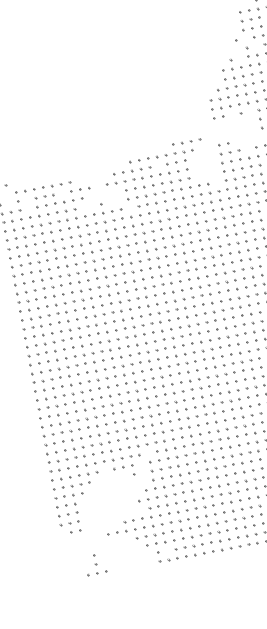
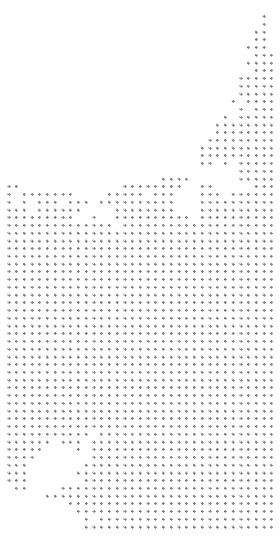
part: (95, 564) -> (31, 519), removed

